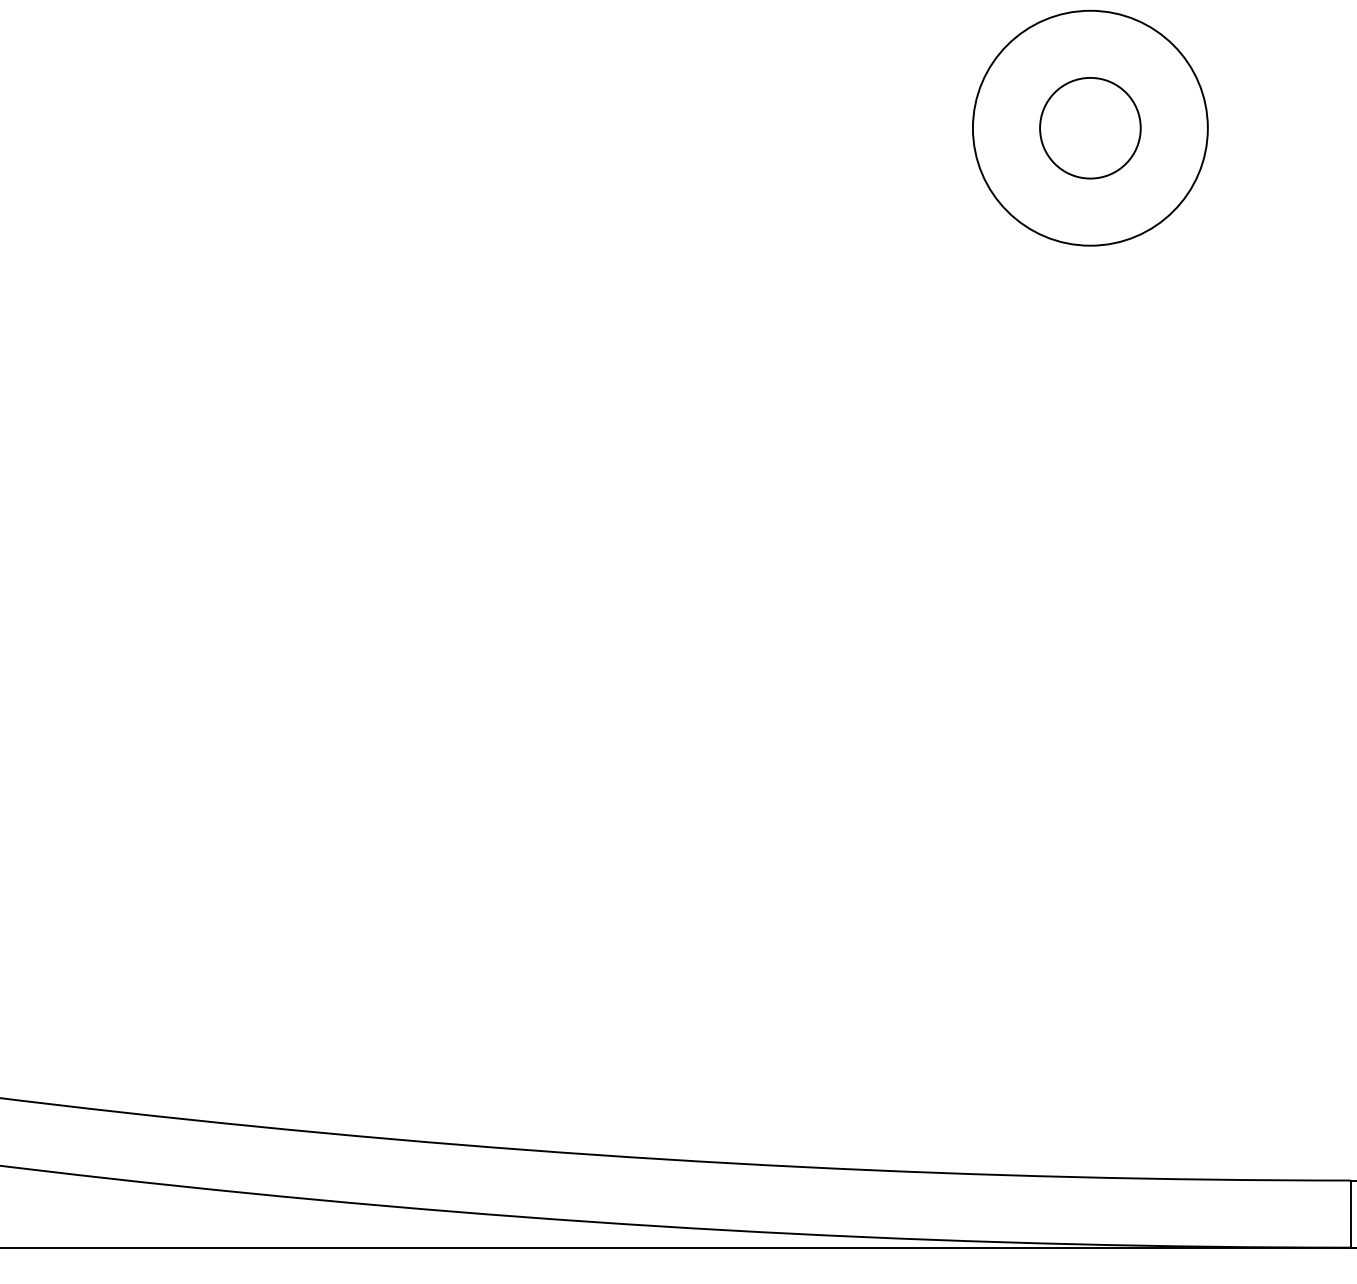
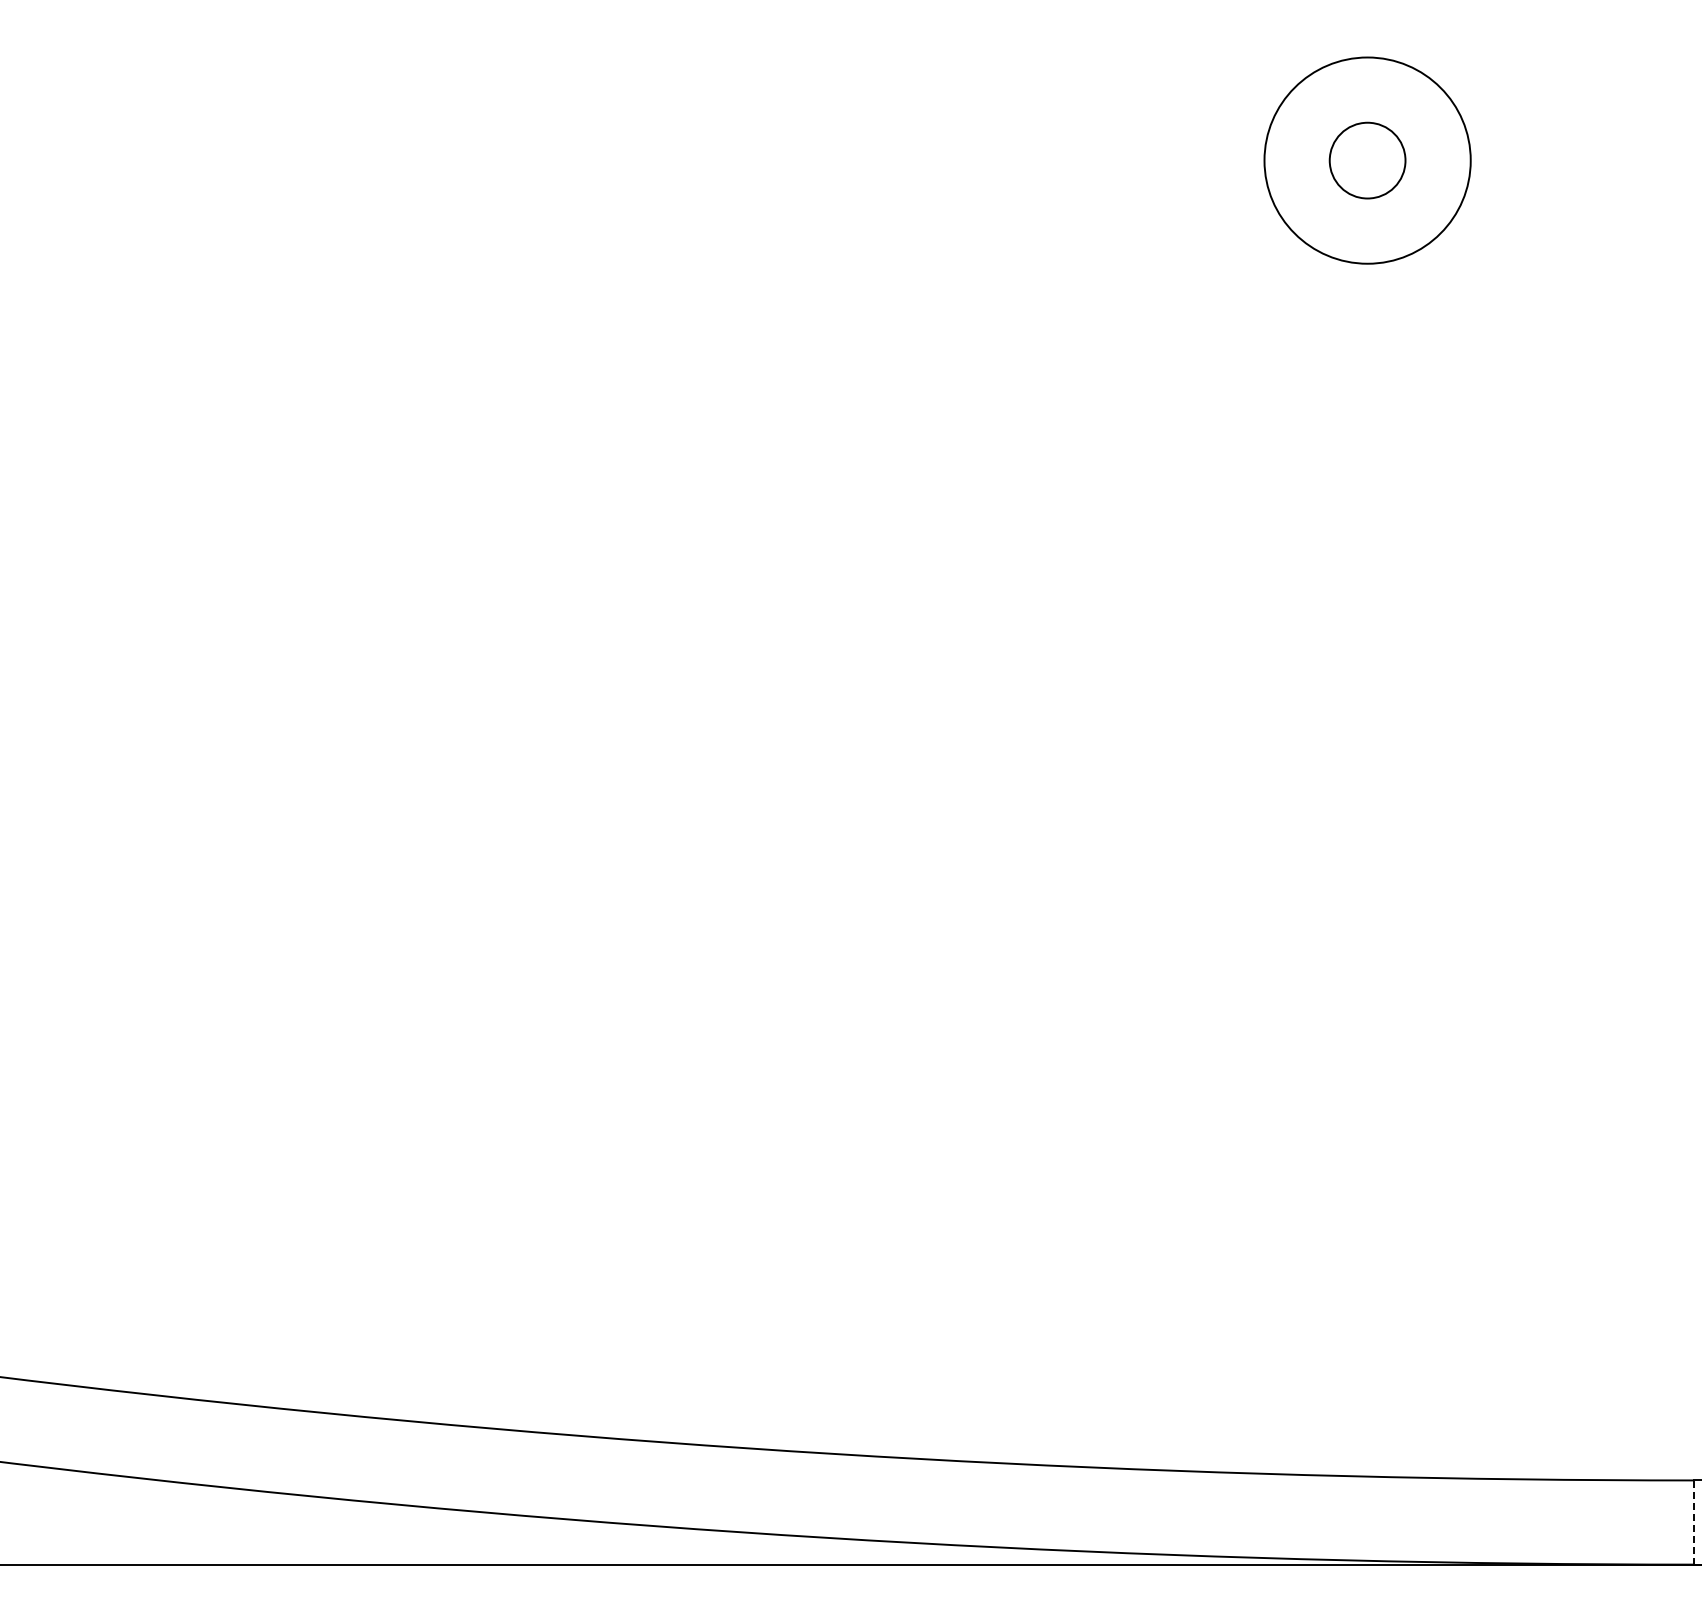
circle: (1090, 128) -> (1367, 160), size x0.6
circle: (1090, 128) -> (1367, 160), size x0.7
line: (1350, 1214) -> (1693, 1522), solid -> dashed

